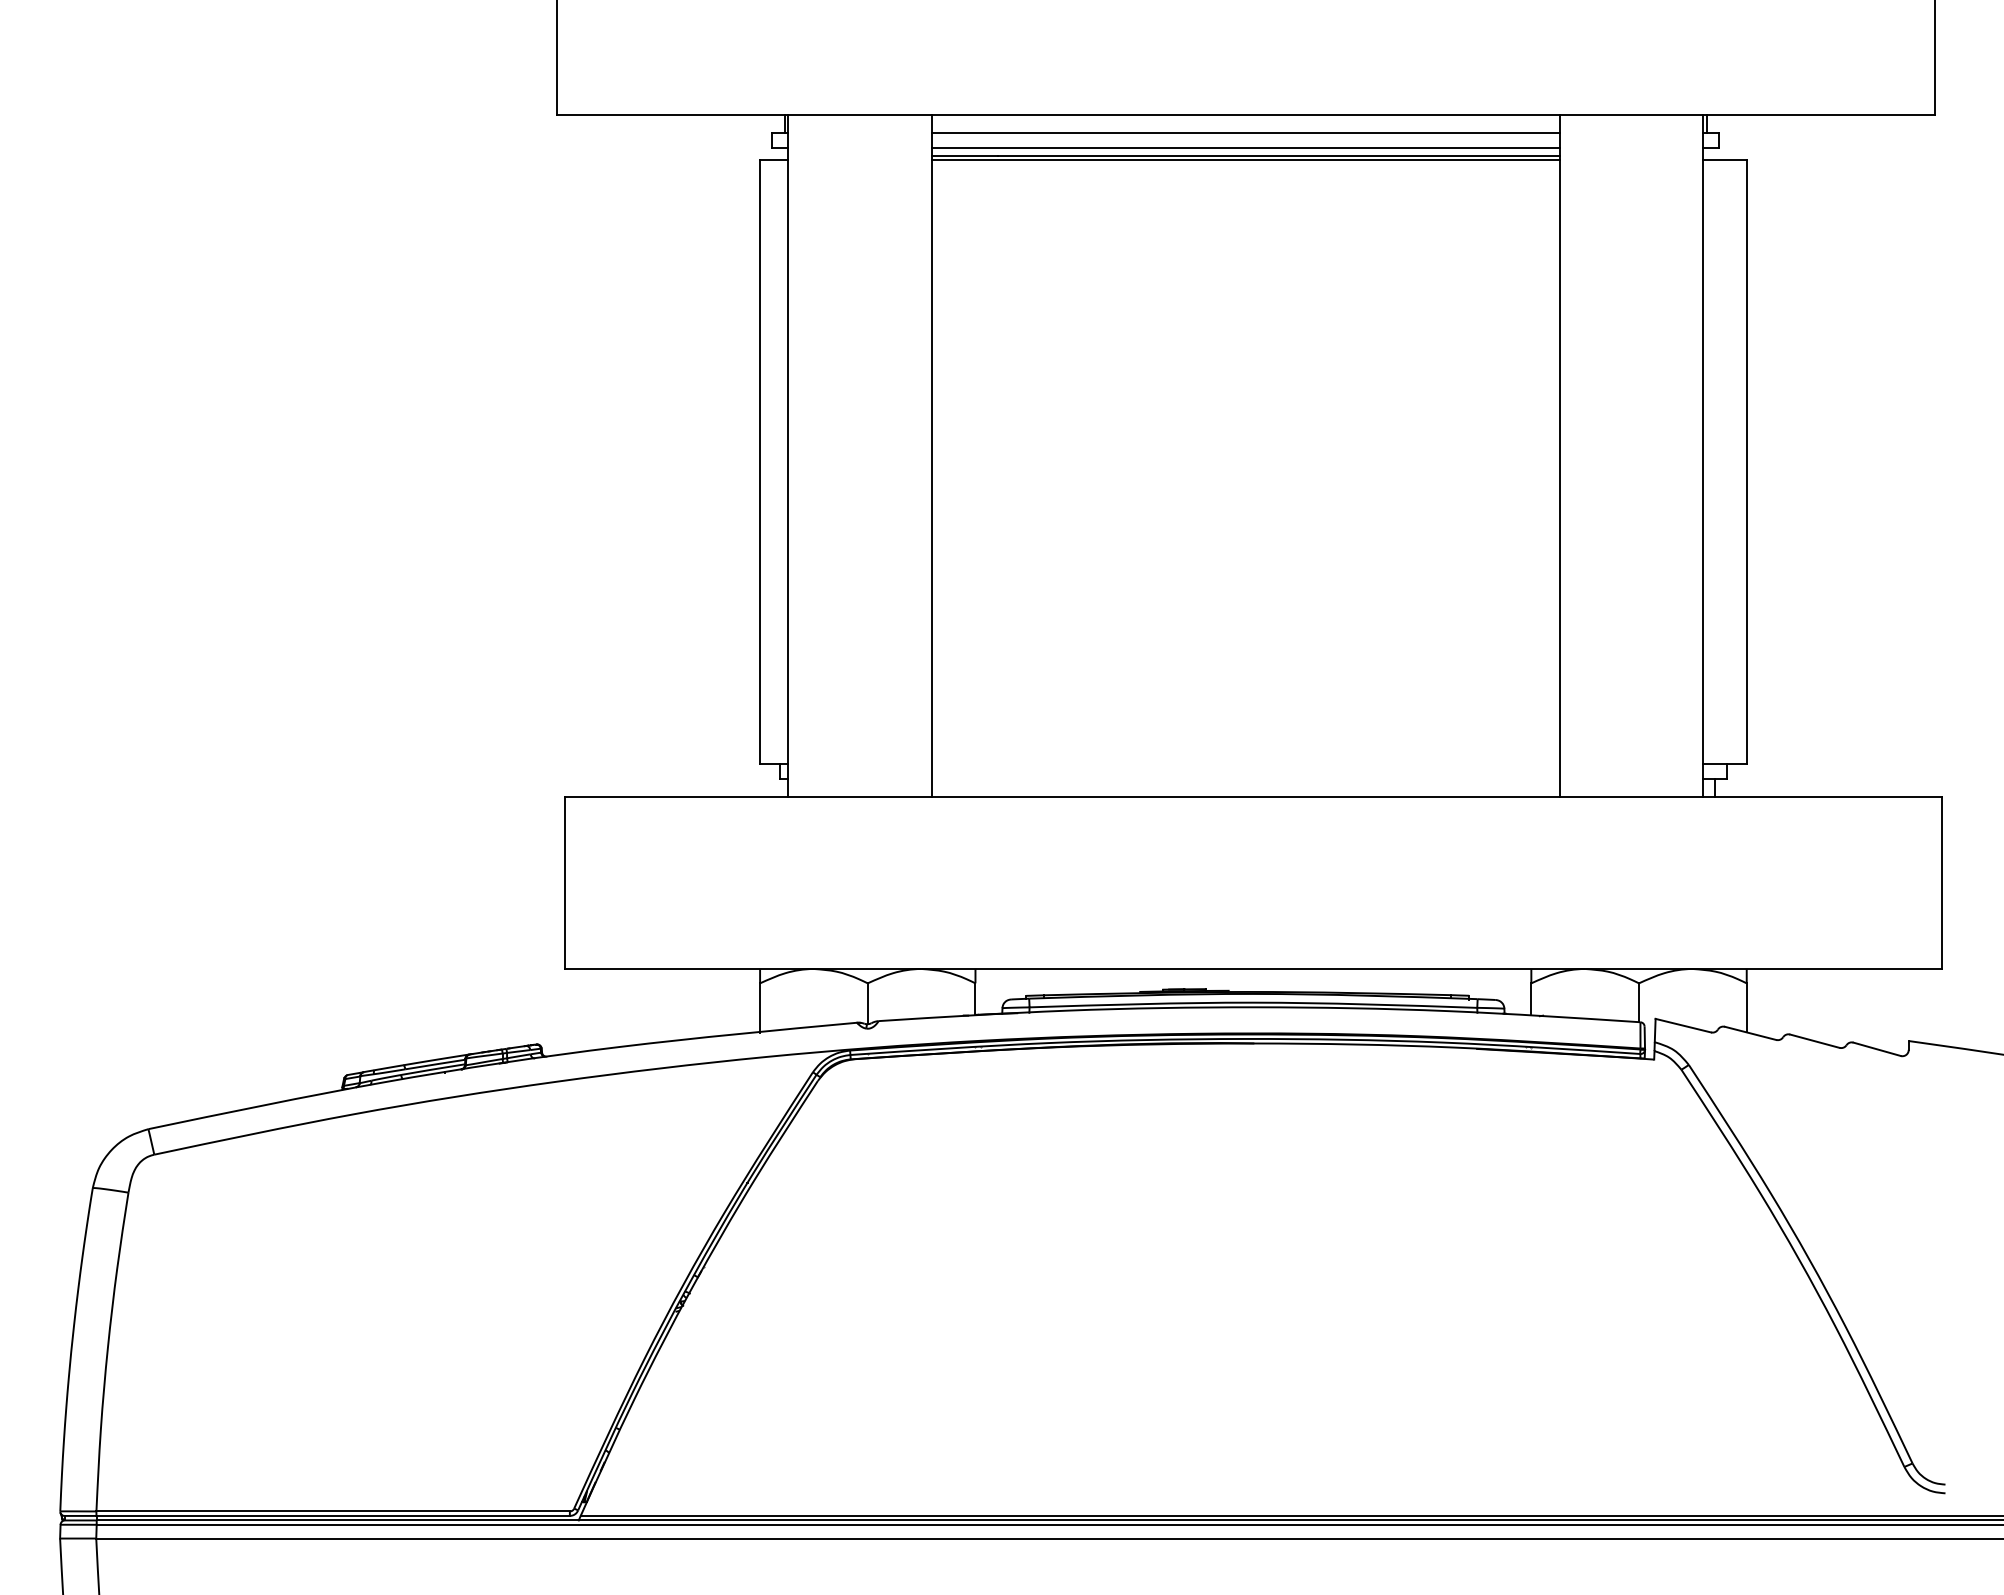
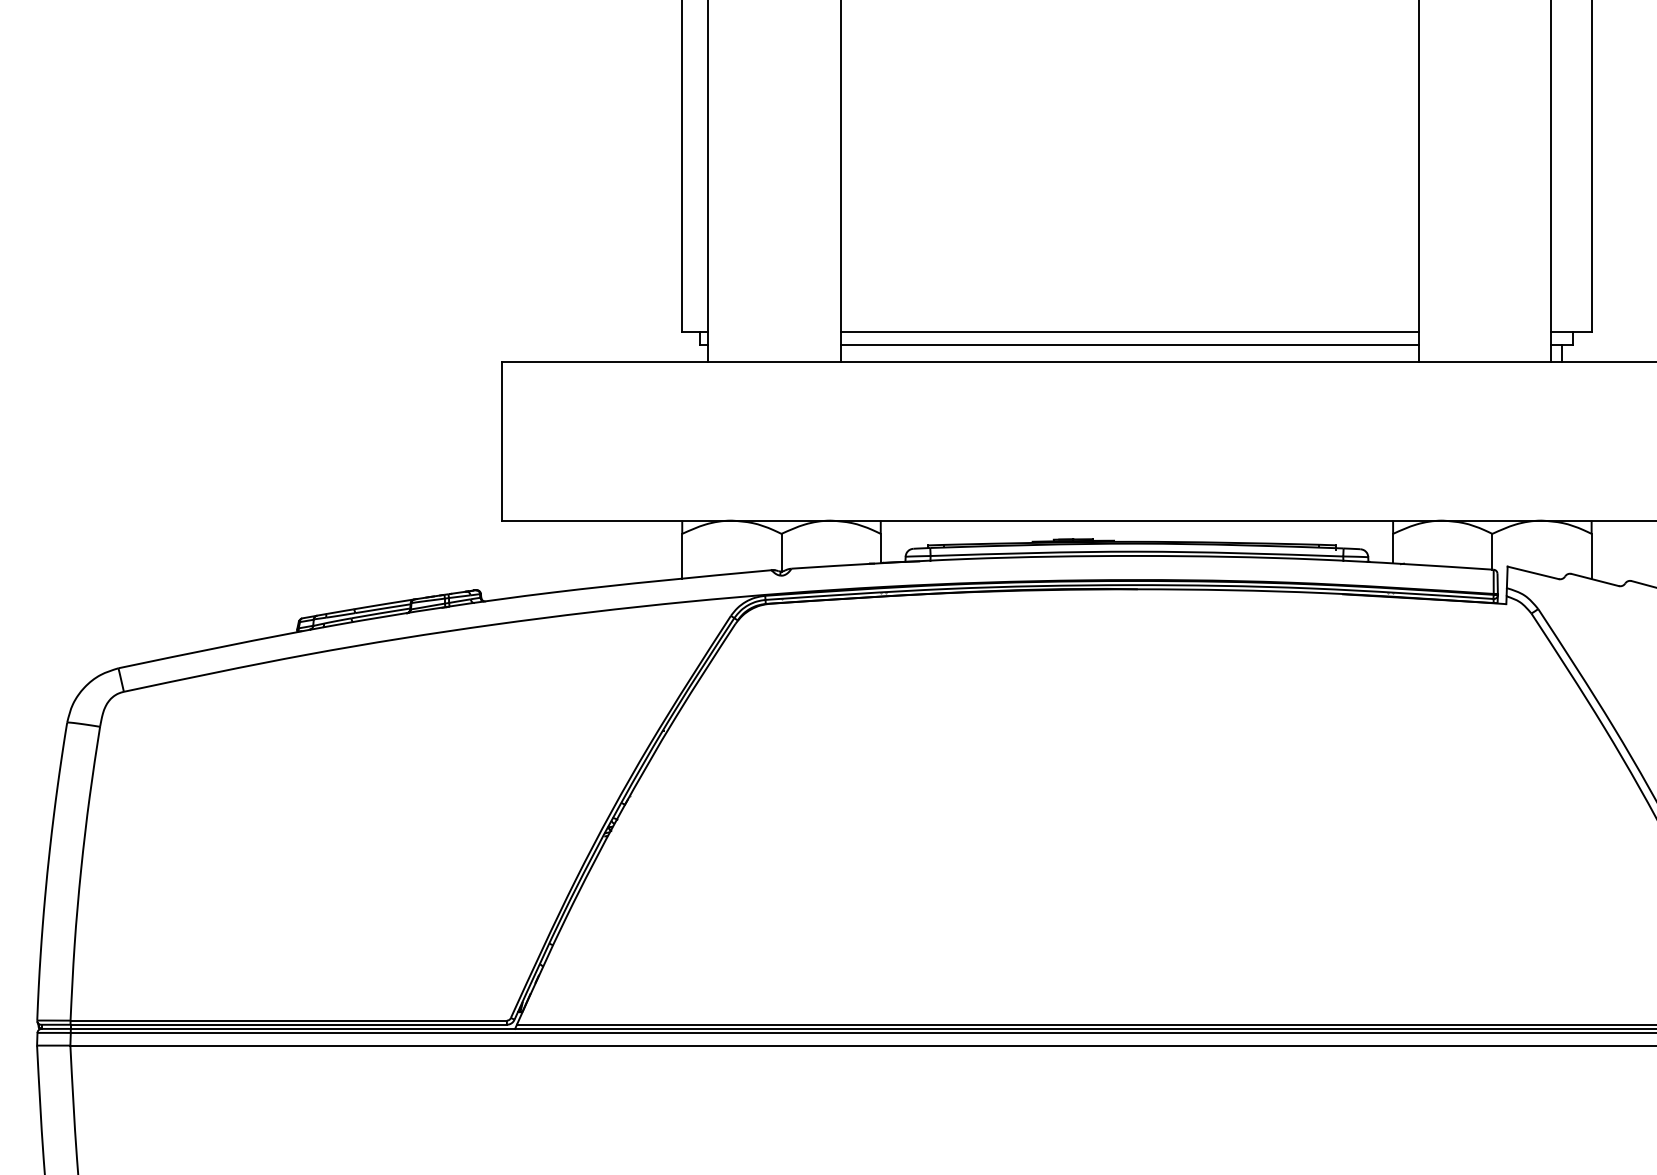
line: (1245, 764) -> (1129, 332), added
line: (1245, 778) -> (1129, 345), added

